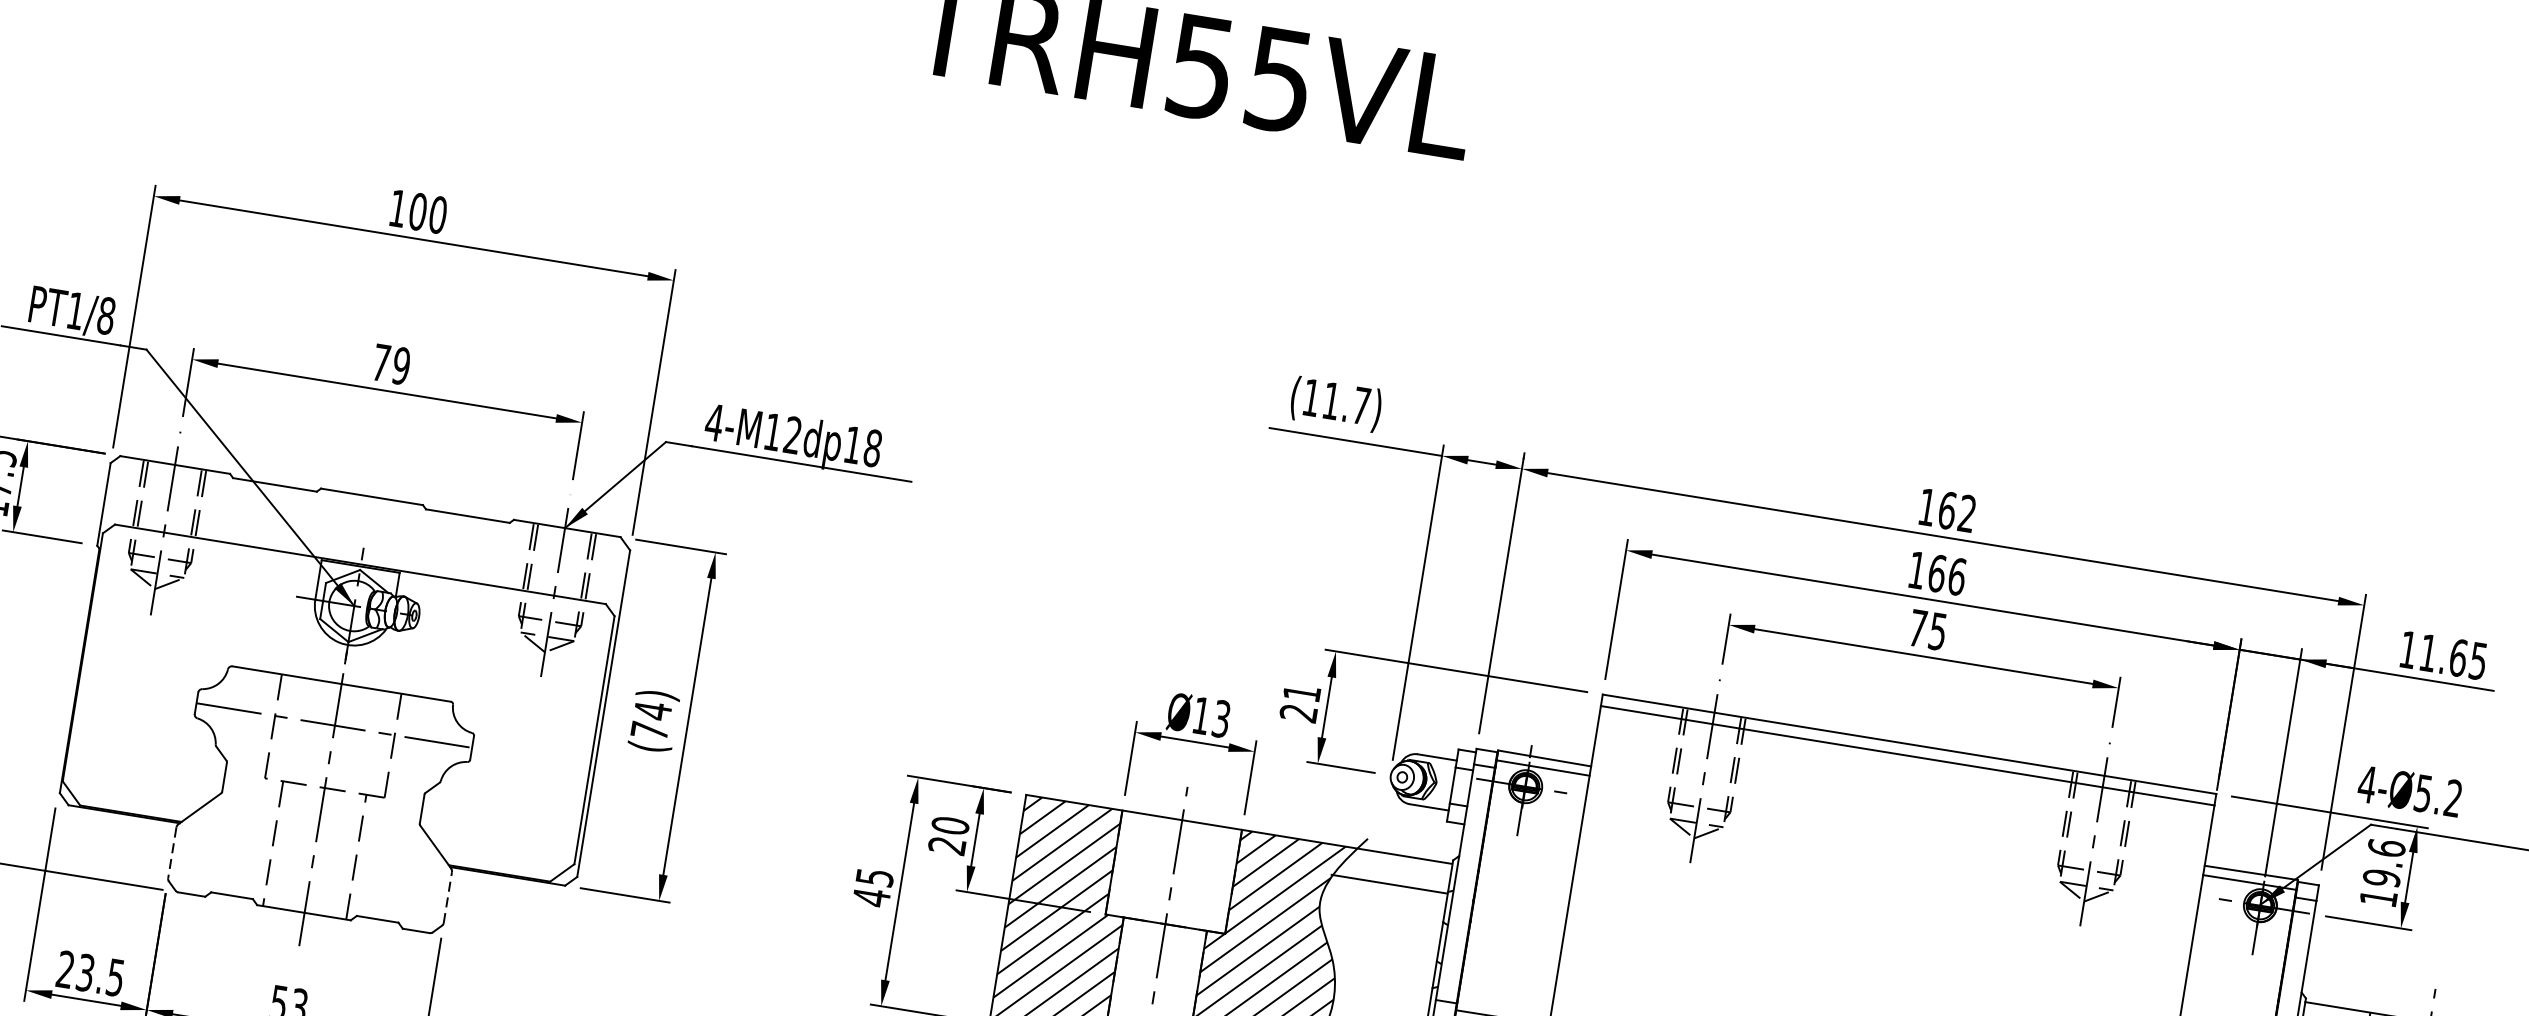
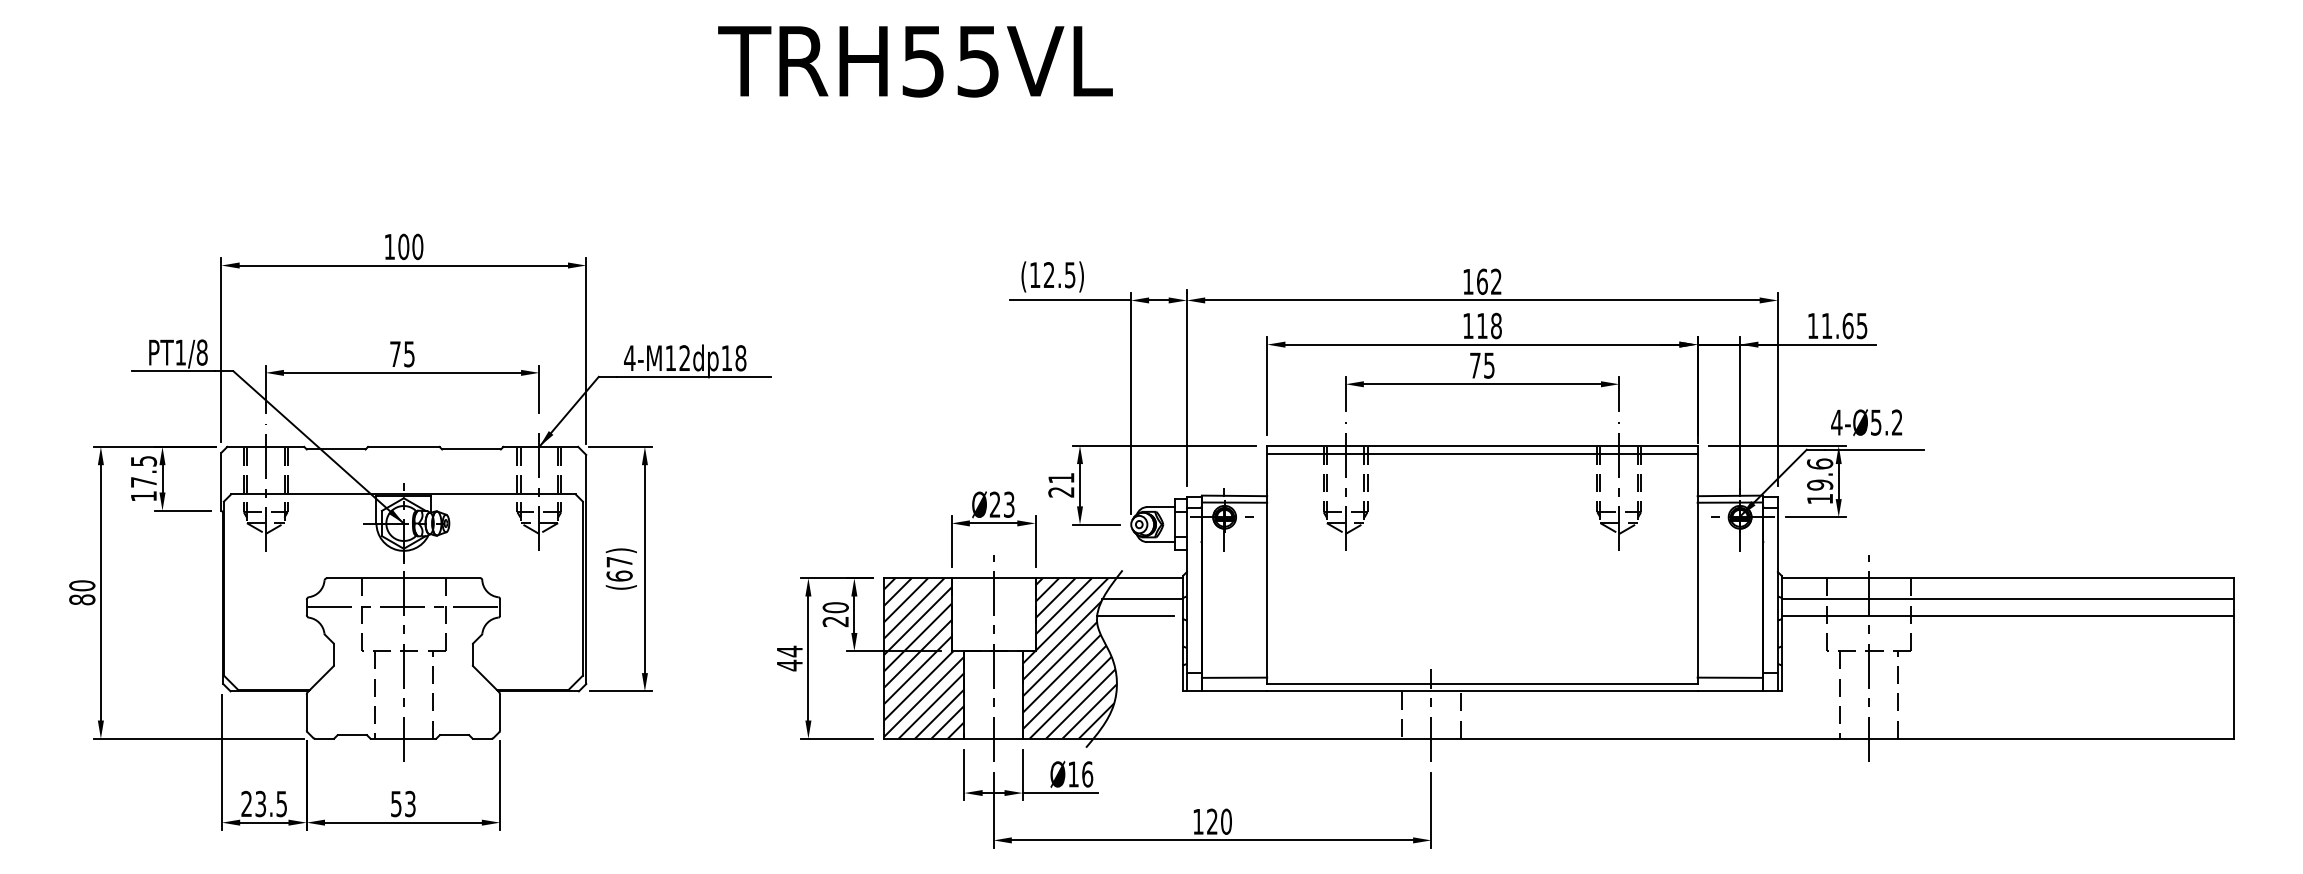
text: (401, 365) -> (409, 353), 79 -> 75
text: (1346, 403) -> (1059, 275), (11.7) -> (12.5)
text: (1947, 574) -> (1489, 325), 166 -> 118
text: (1200, 715) -> (994, 504), Ø13 -> Ø23
text: (651, 719) -> (619, 568), (74) -> (67)
text: (2409, 791) -> (1866, 422), moved
line: (171, 852) -> (306, 712), dashed -> solid
text: (874, 877) -> (789, 651), 45 -> 44
line: (448, 897) -> (500, 712), dashed -> solid
line: (1374, 905) -> (1134, 615), added

